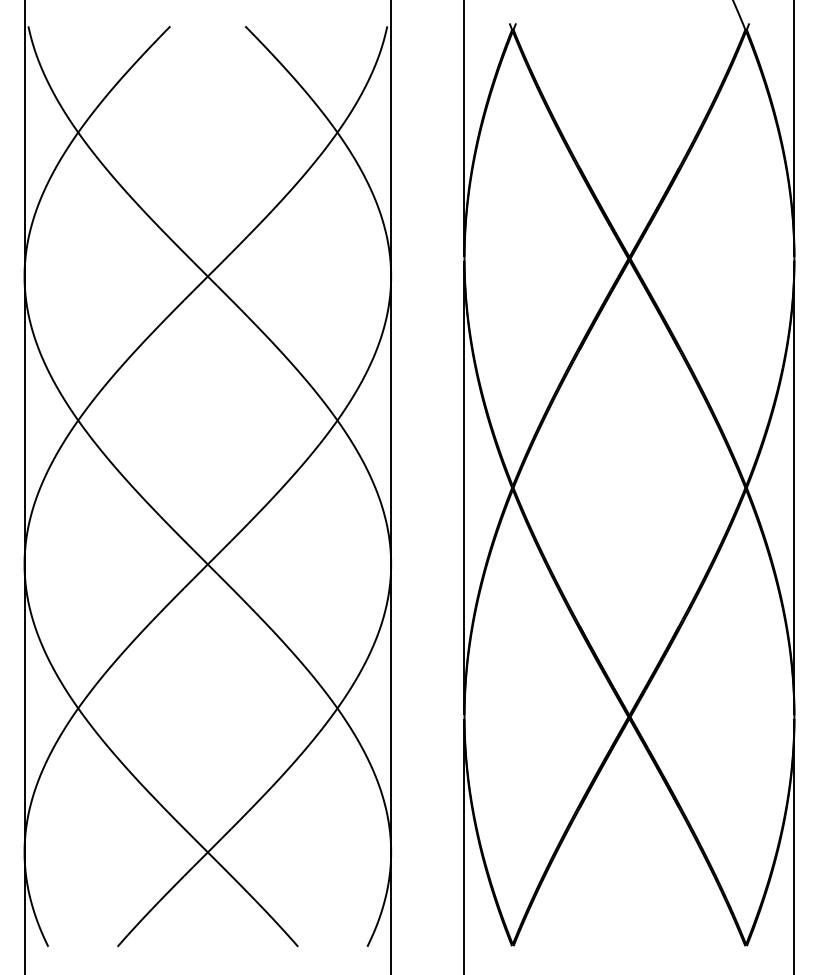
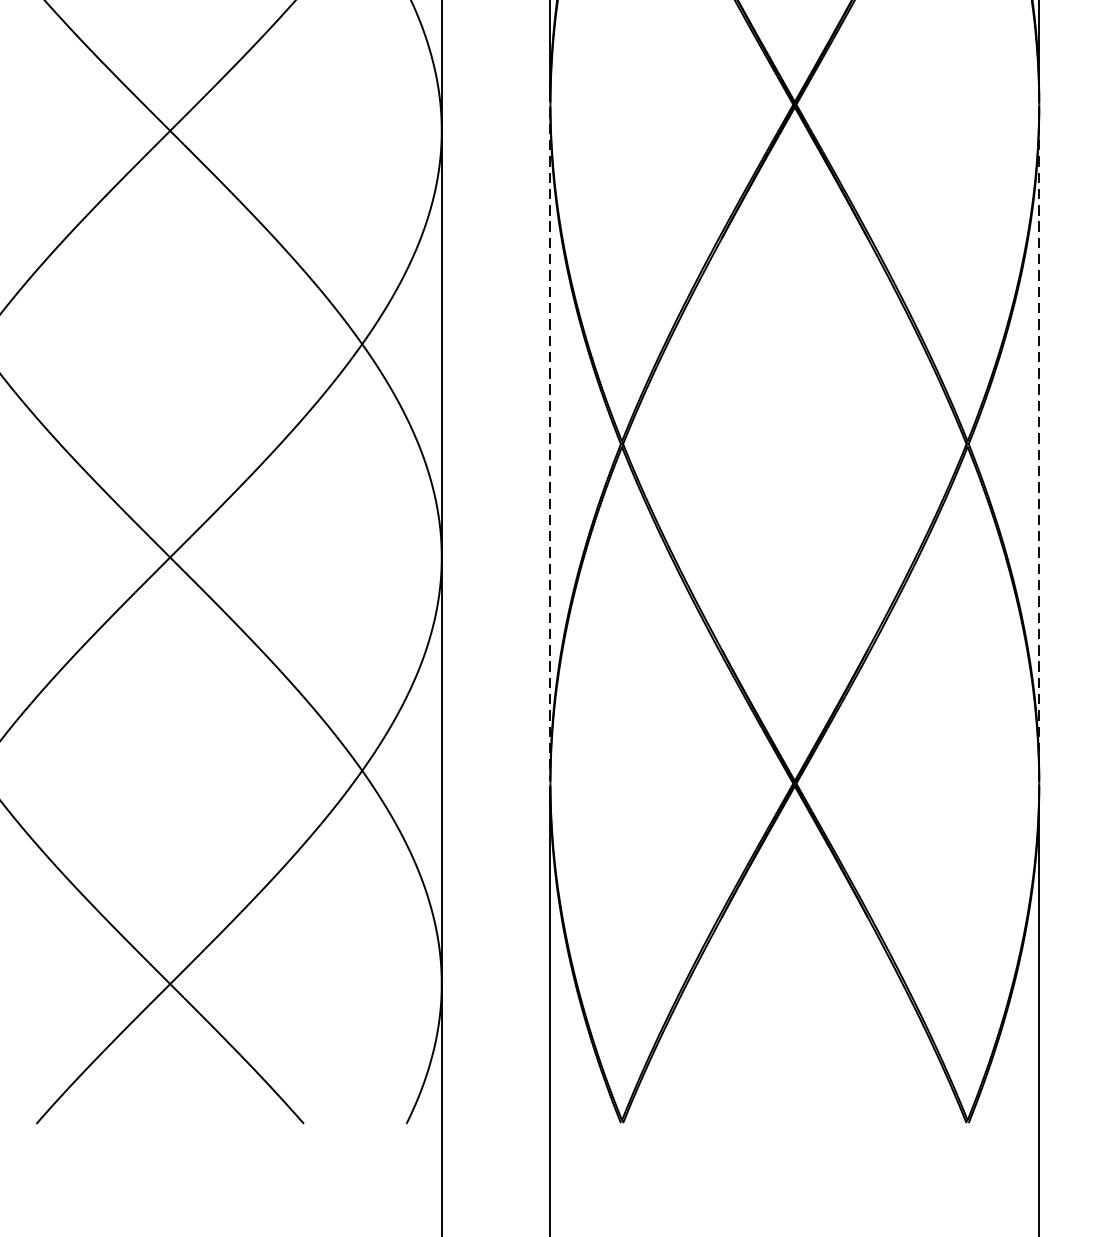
line: (464, 488) -> (550, 444), solid -> dashed
line: (794, 488) -> (1039, 444), solid -> dashed

